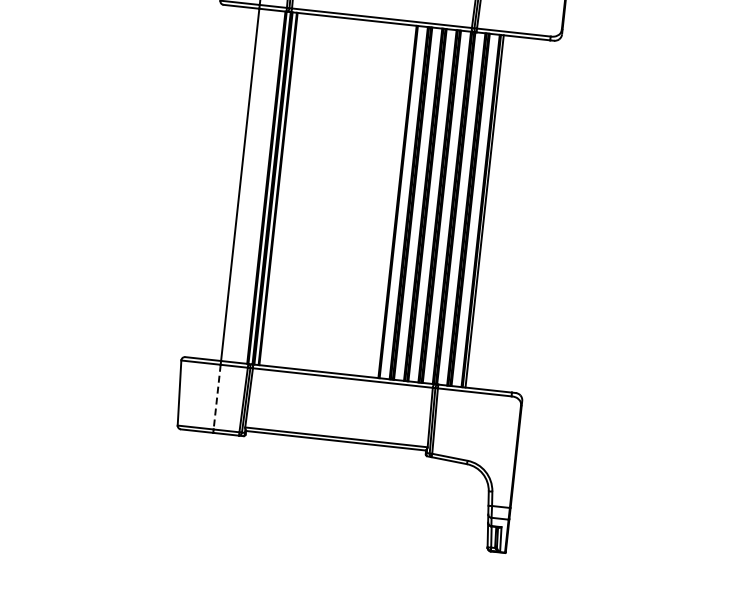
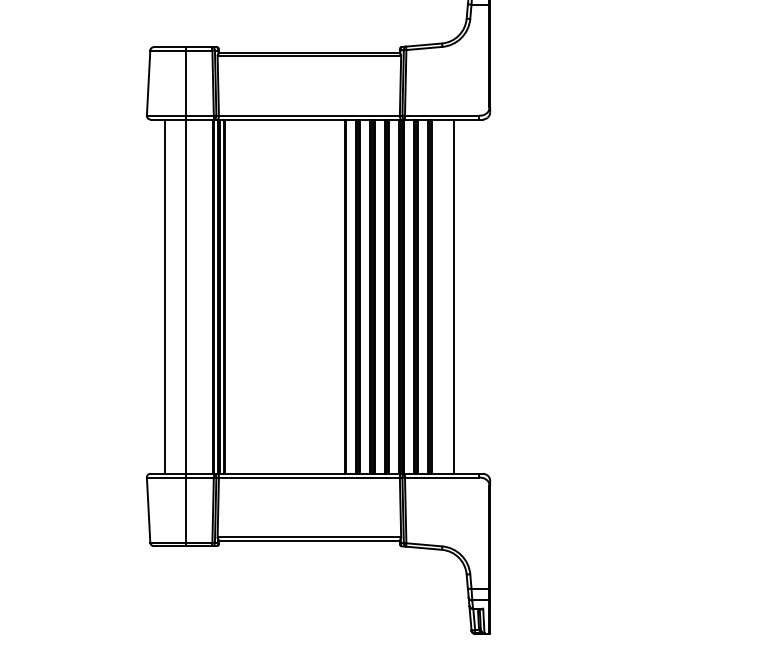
line: (218, 182) -> (164, 296), added
line: (506, 213) -> (454, 296), added
line: (217, 397) -> (186, 510), dashed -> solid

